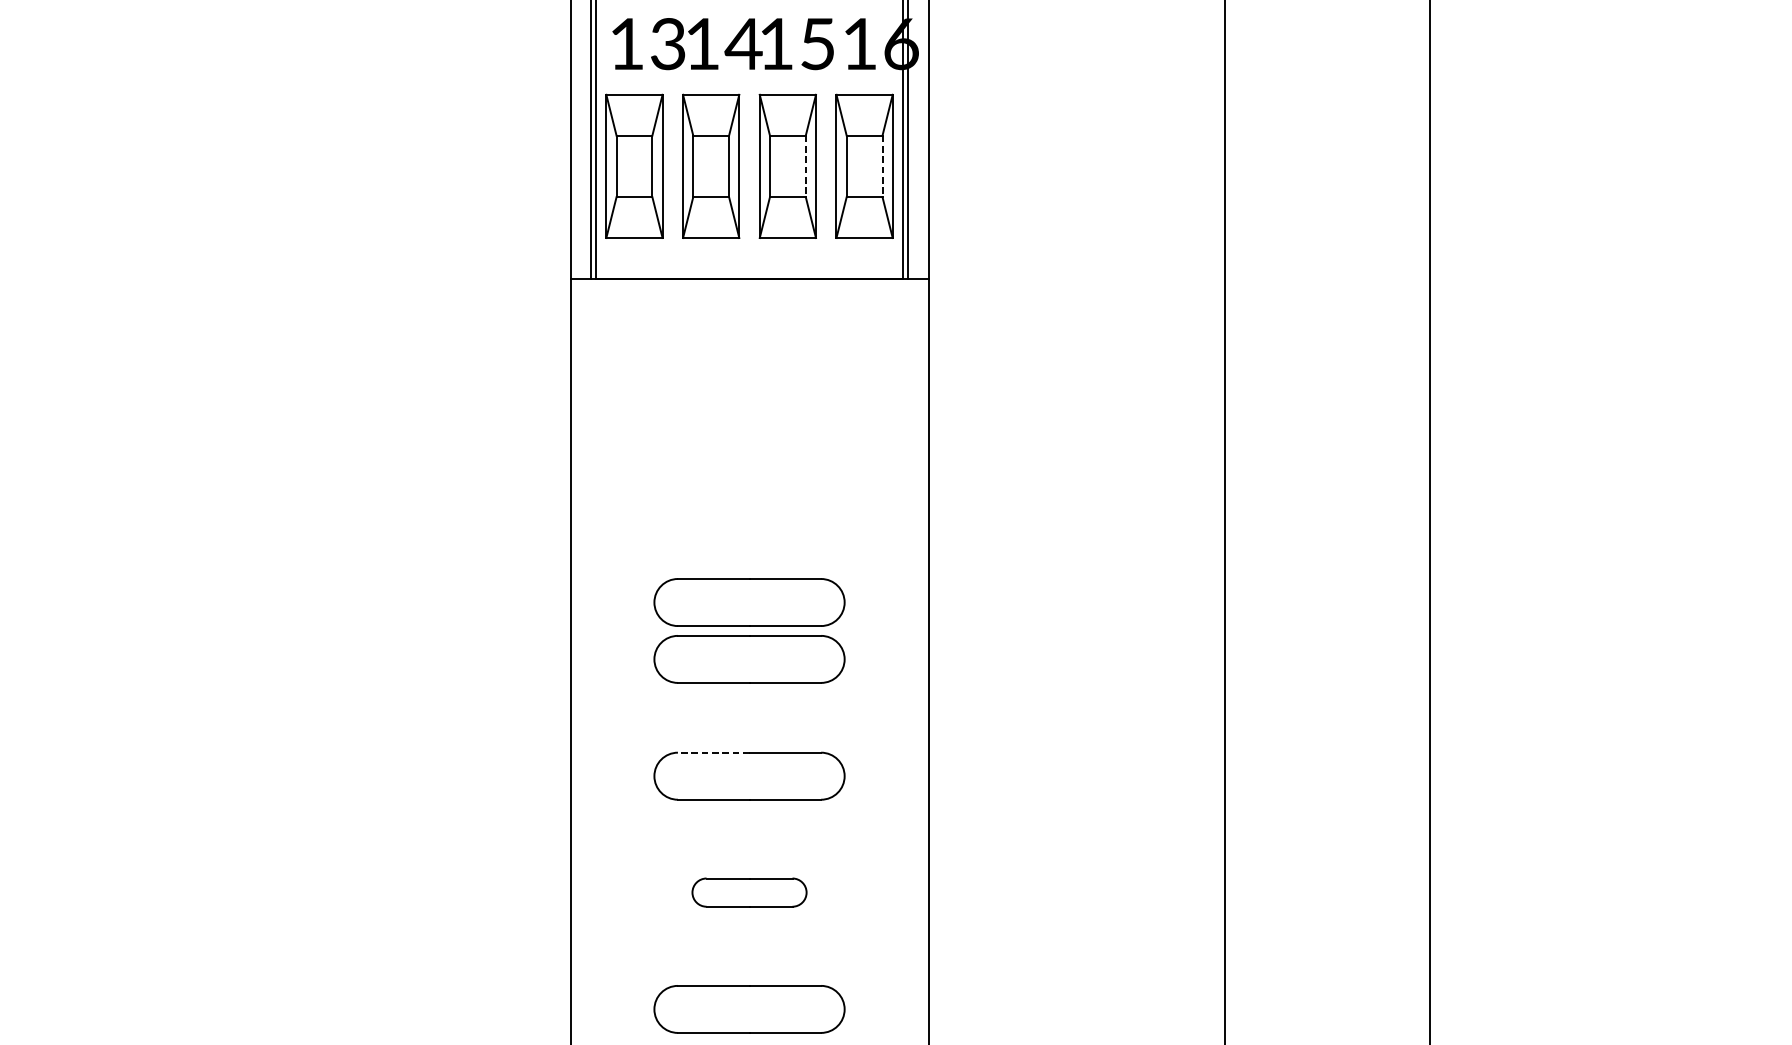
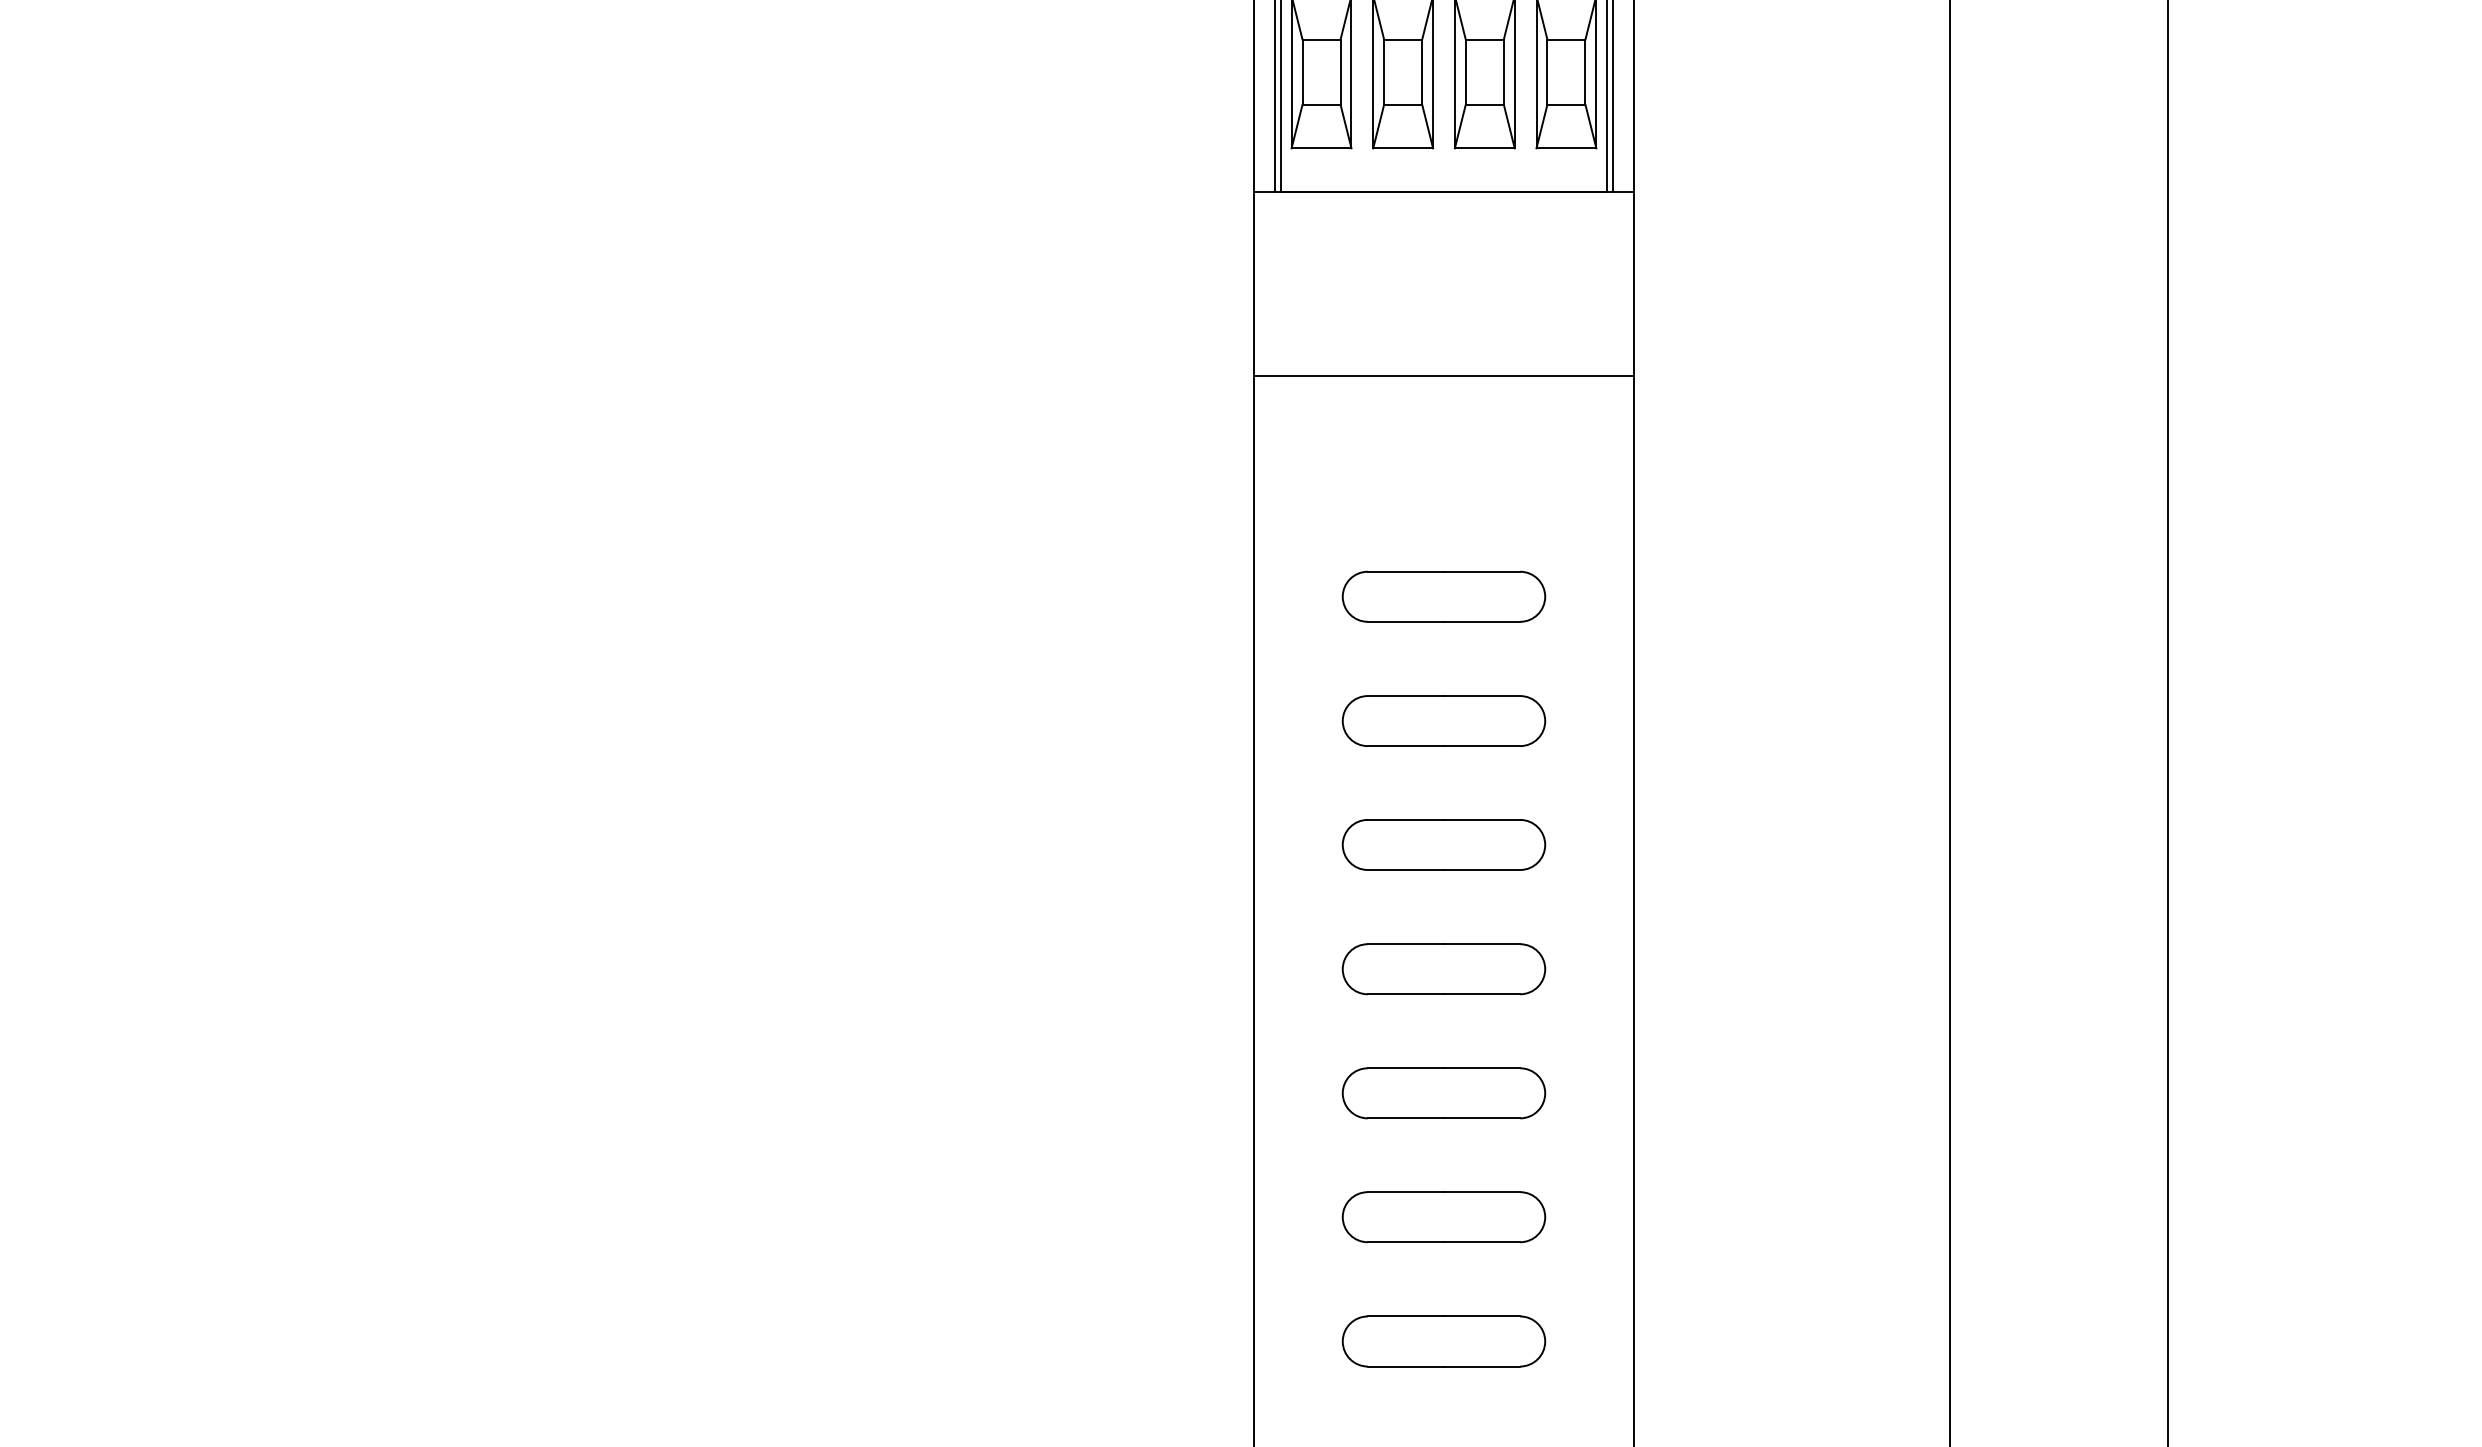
line: (805, 166) -> (1503, 72), dashed -> solid
line: (882, 166) -> (1585, 72), dashed -> solid
line: (749, 452) -> (1443, 376), added
part: (749, 602) -> (1443, 536), removed
line: (713, 753) -> (1405, 696), dashed -> solid
part: (749, 892) -> (1443, 844), size x1.67

